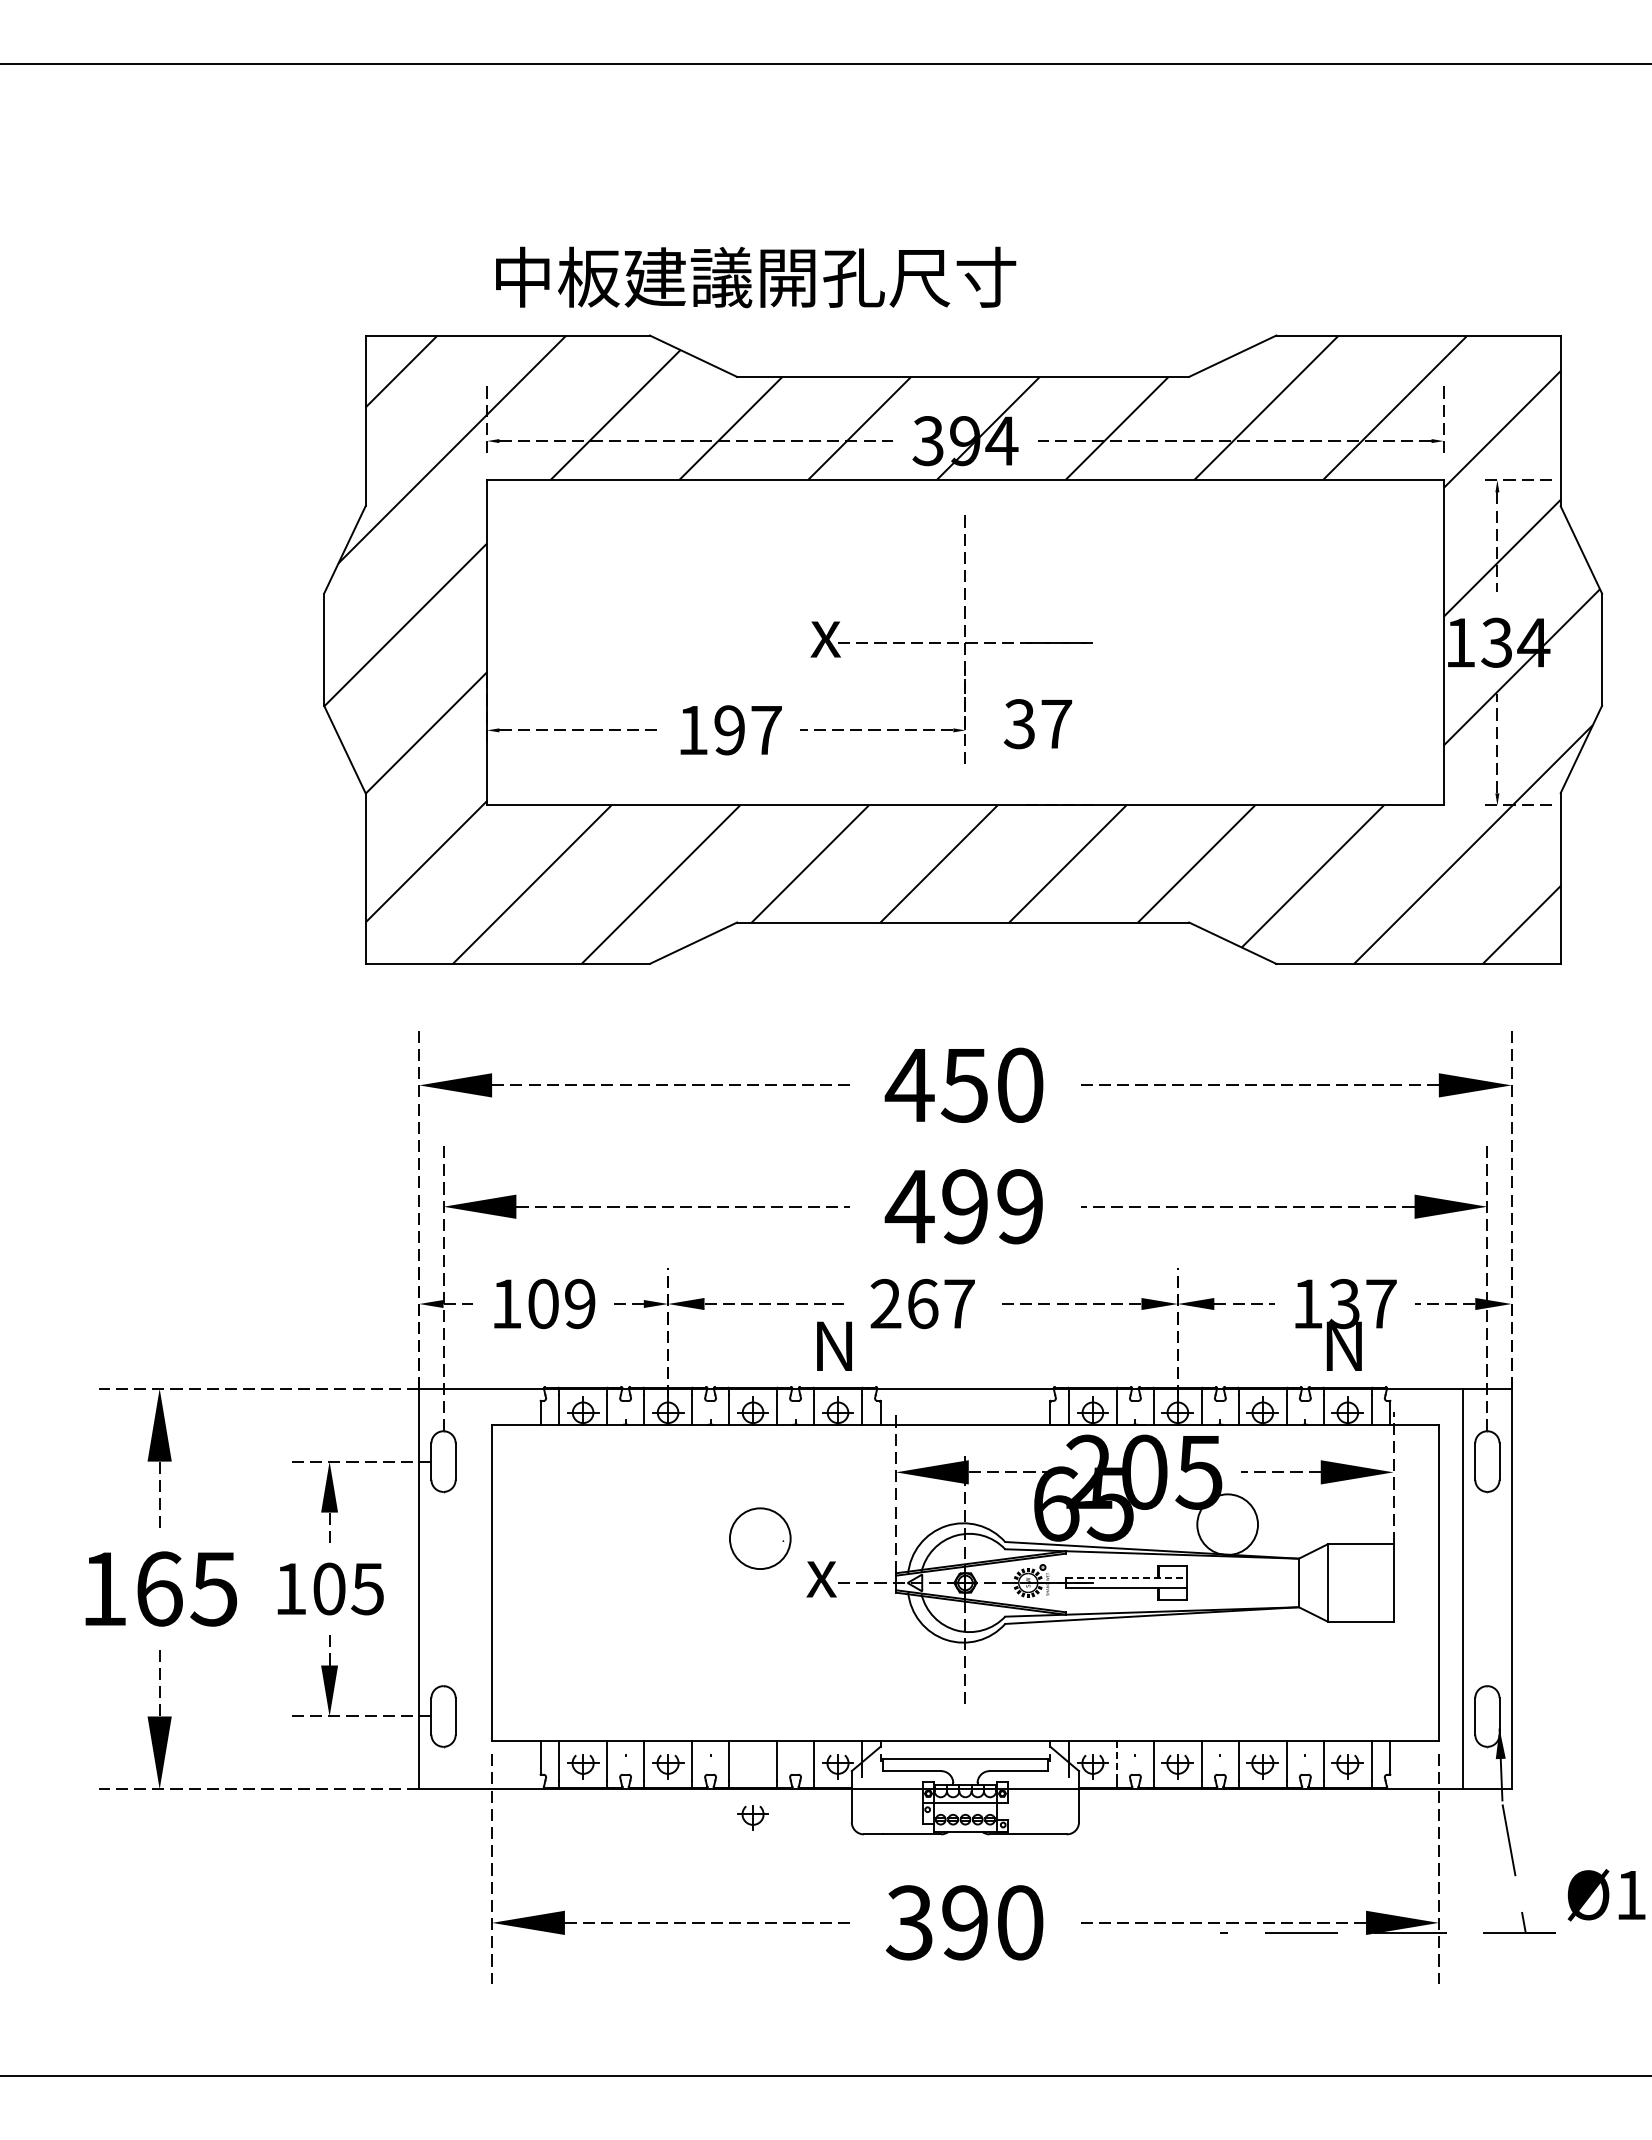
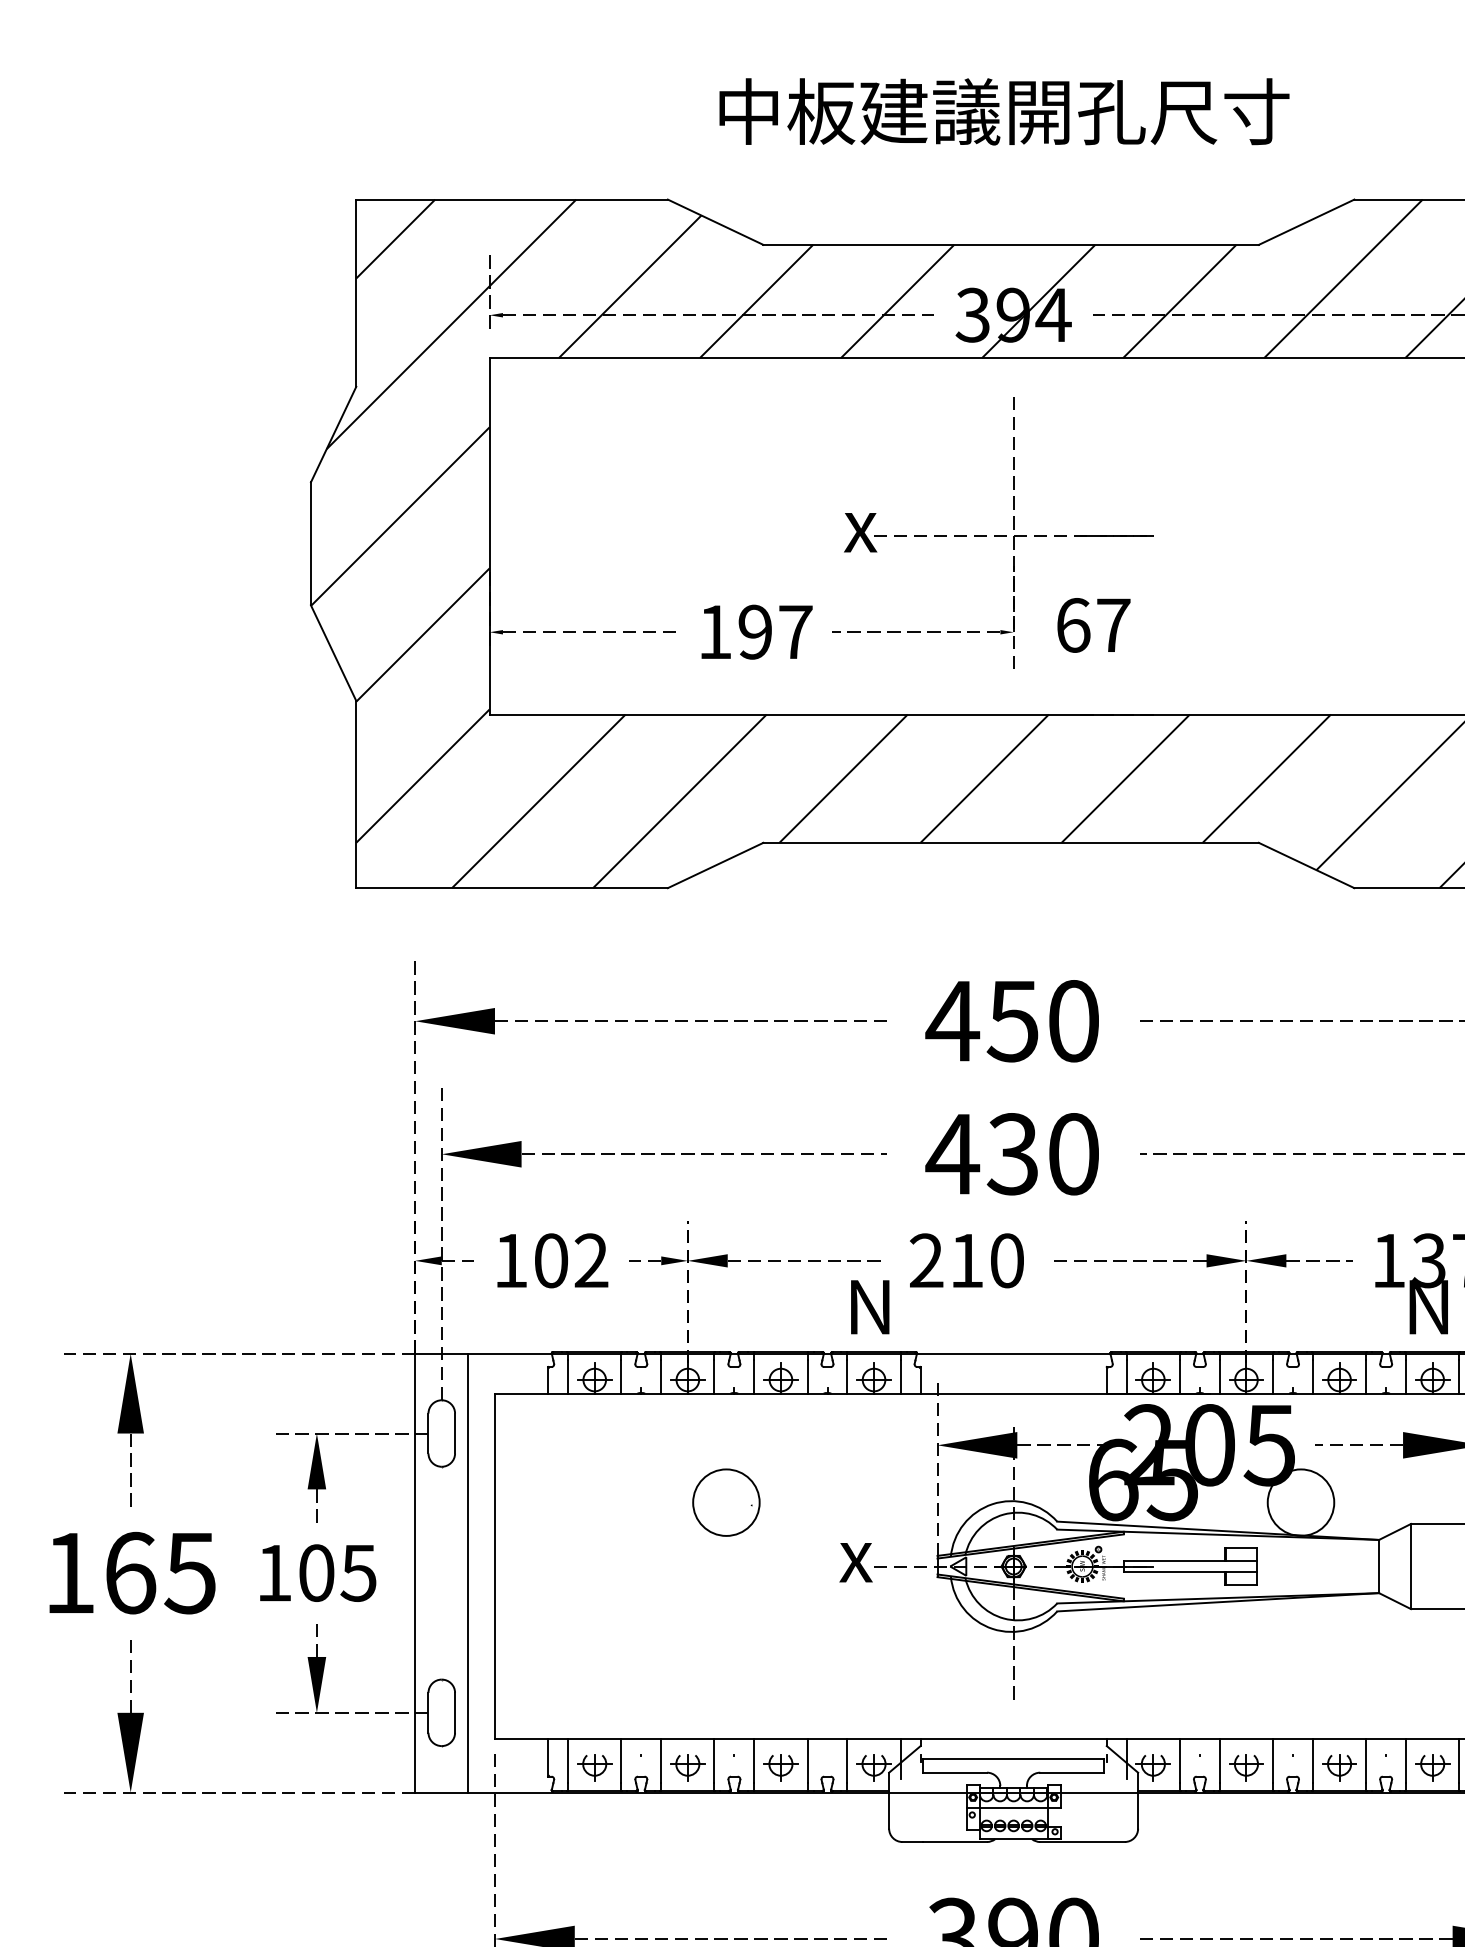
text: (756, 277) -> (1004, 111), moved
text: (1019, 724) -> (1072, 625), 37 -> 67
text: (992, 1206) -> (1043, 1153), 499 -> 430
text: (941, 1303) -> (987, 1260), 267 -> 210
text: (580, 1304) -> (591, 1261), 109 -> 102
part: (760, 1538) -> (726, 1502), moved
line: (1126, 1578) -> (1190, 1561), dashed -> solid
line: (467, 1588) -> (468, 1572), added
line: (1117, 1761) -> (1180, 1762), dashed -> solid
part: (752, 1817) -> (780, 1767), moved

